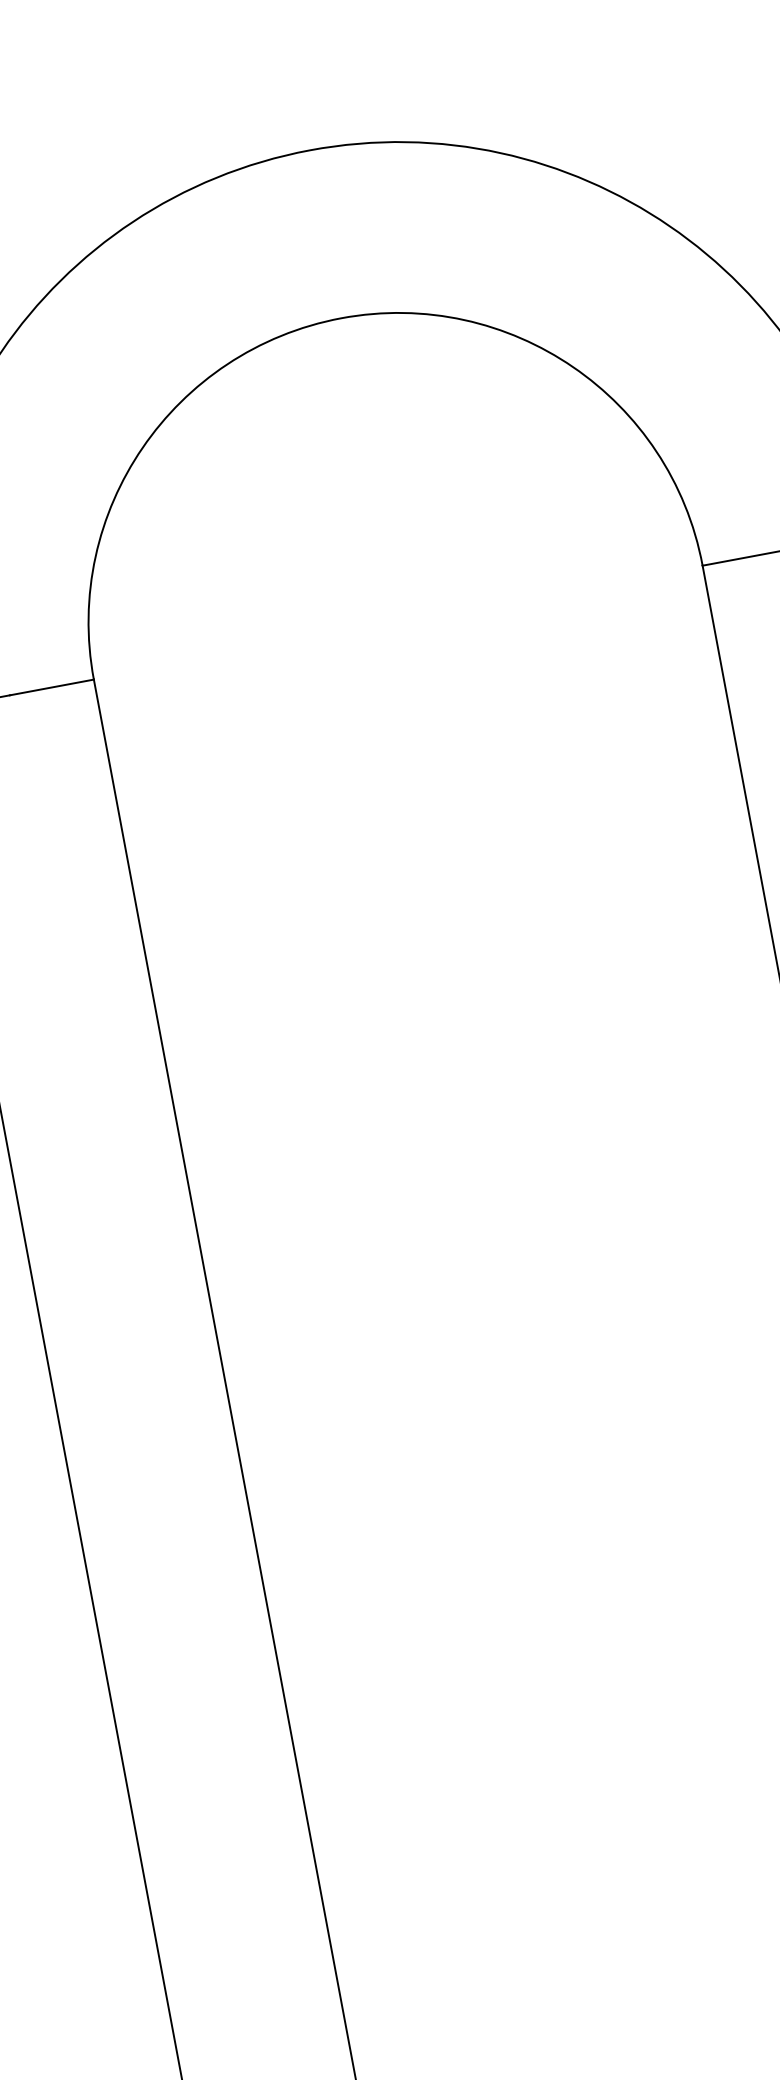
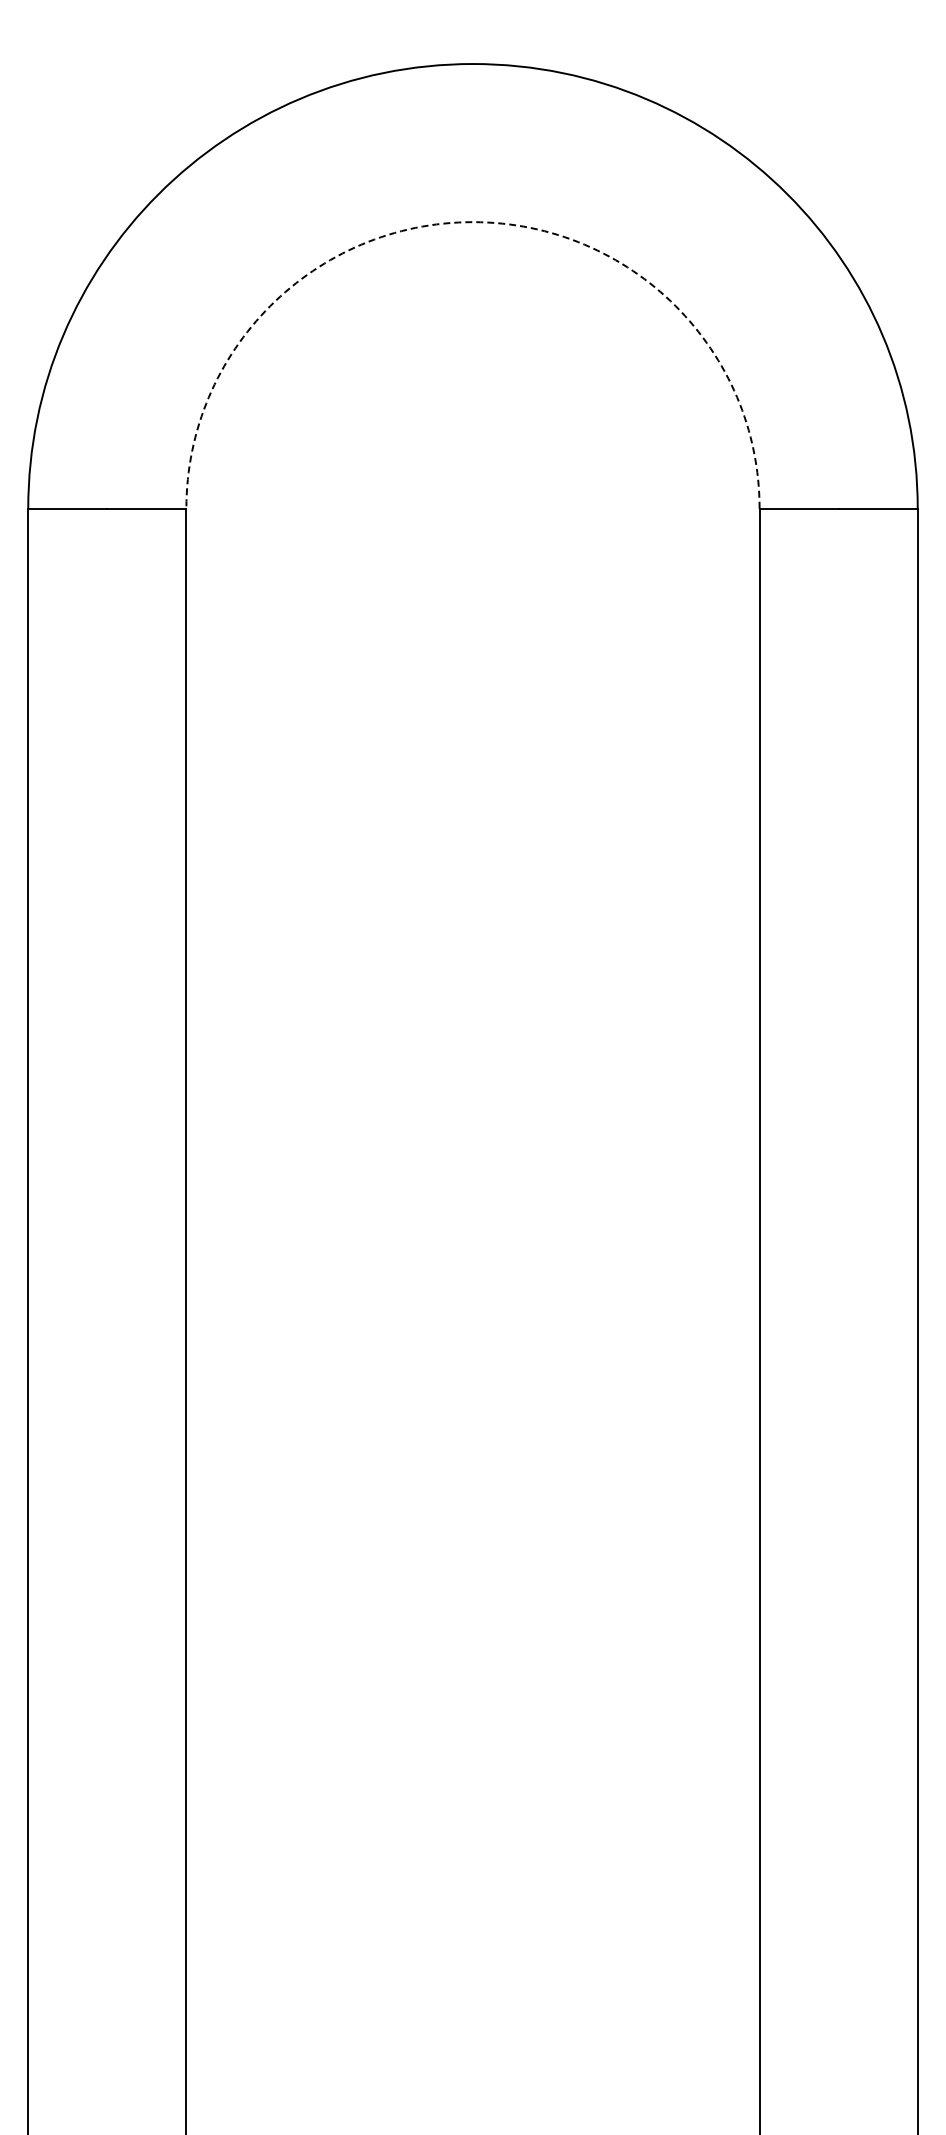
arc: (340, 318) -> (472, 222), solid -> dashed

